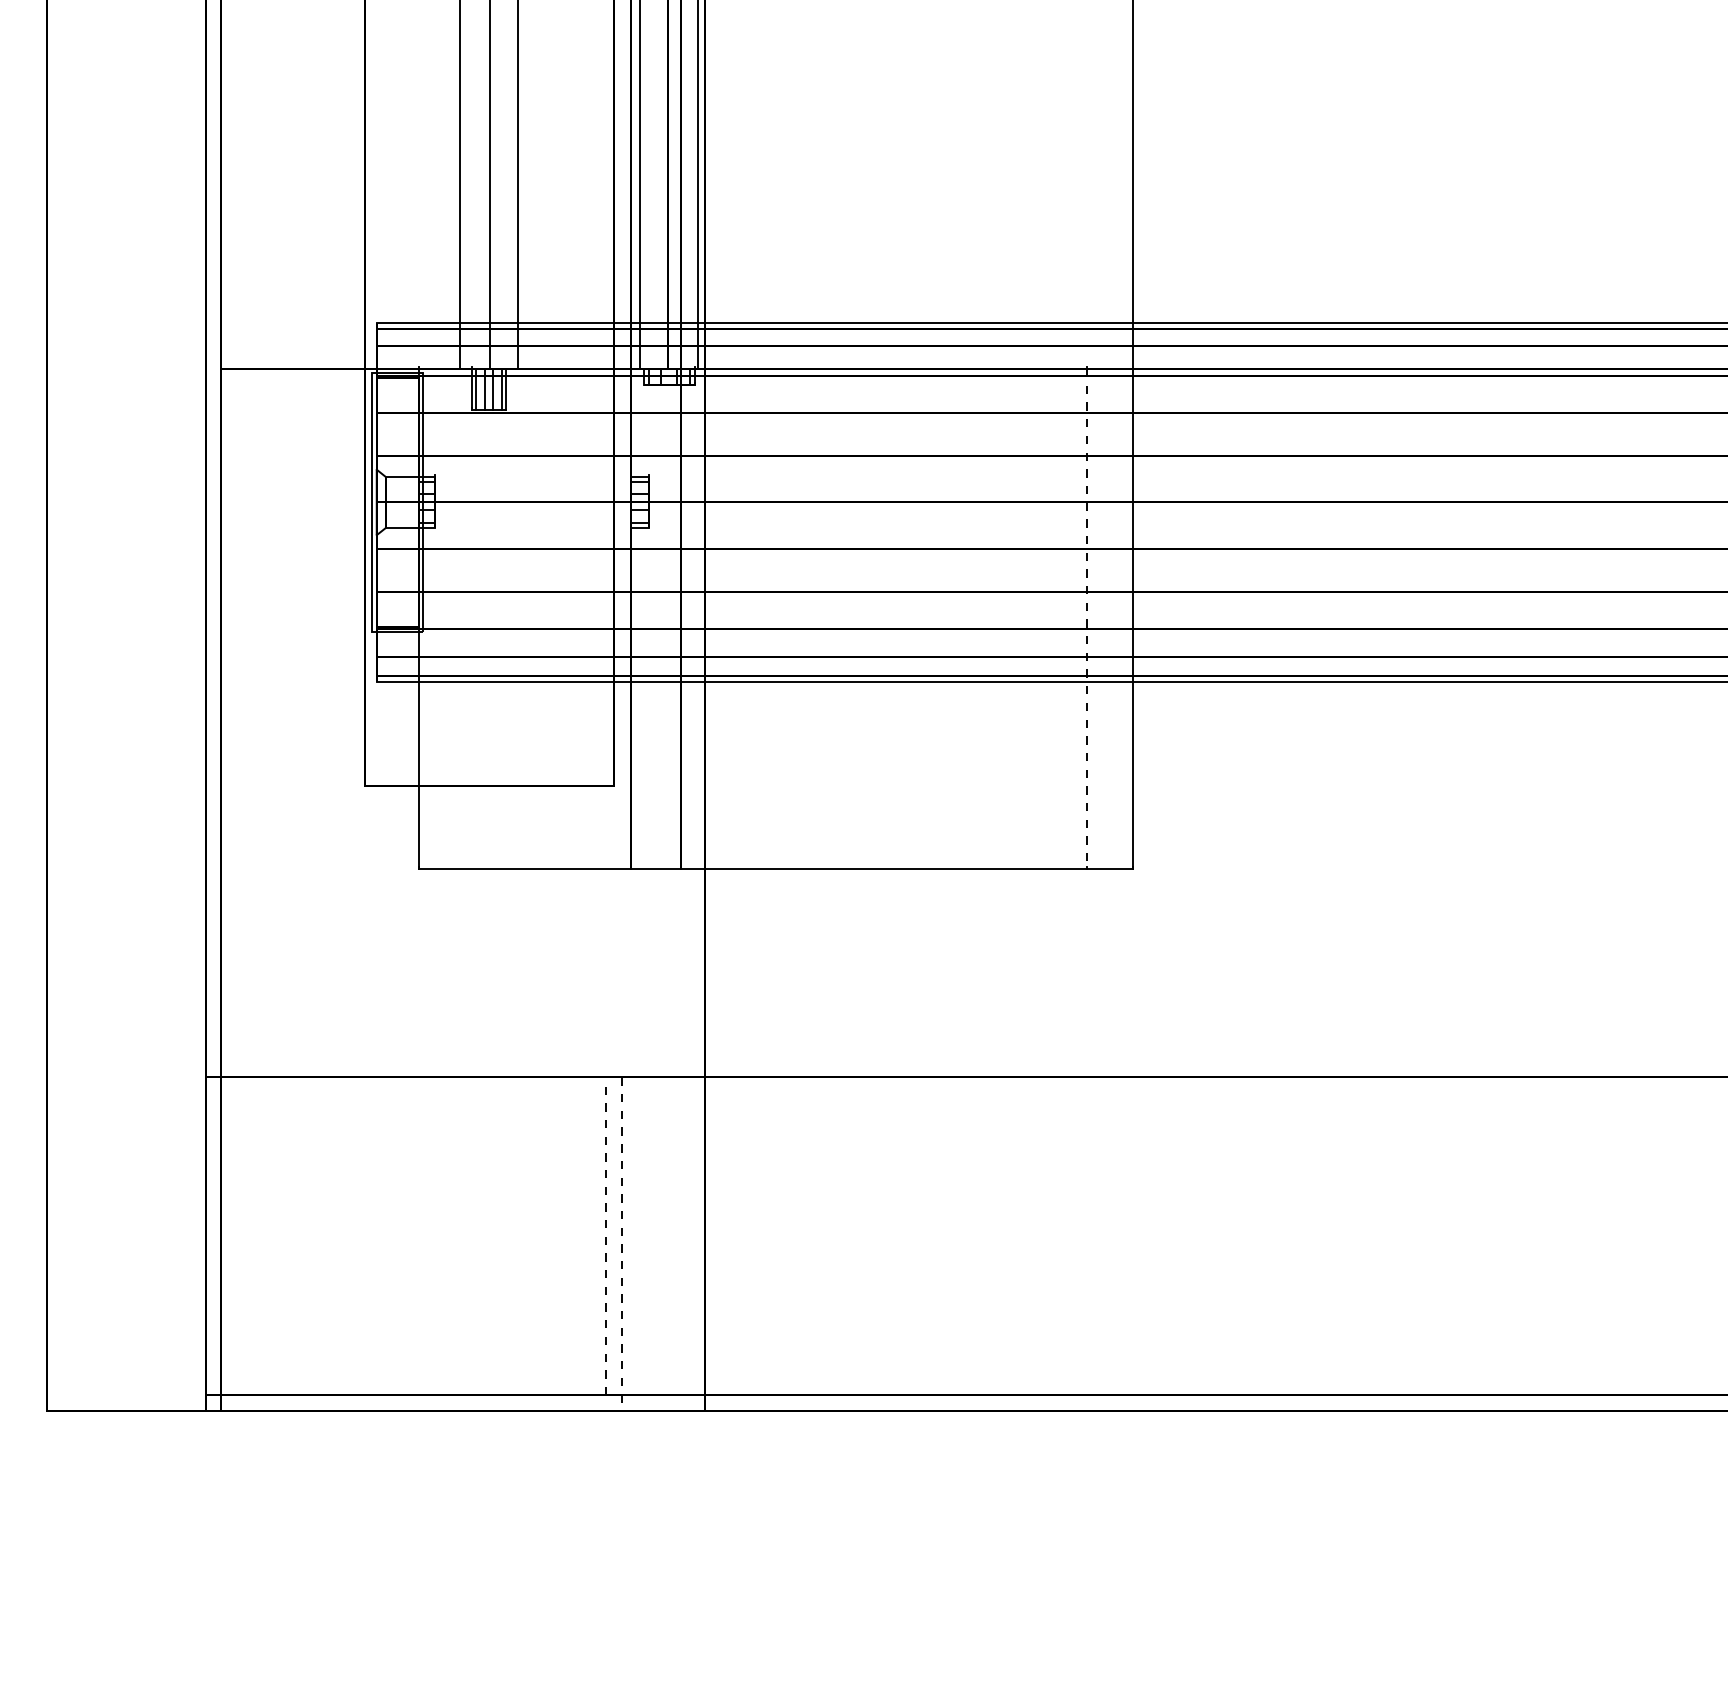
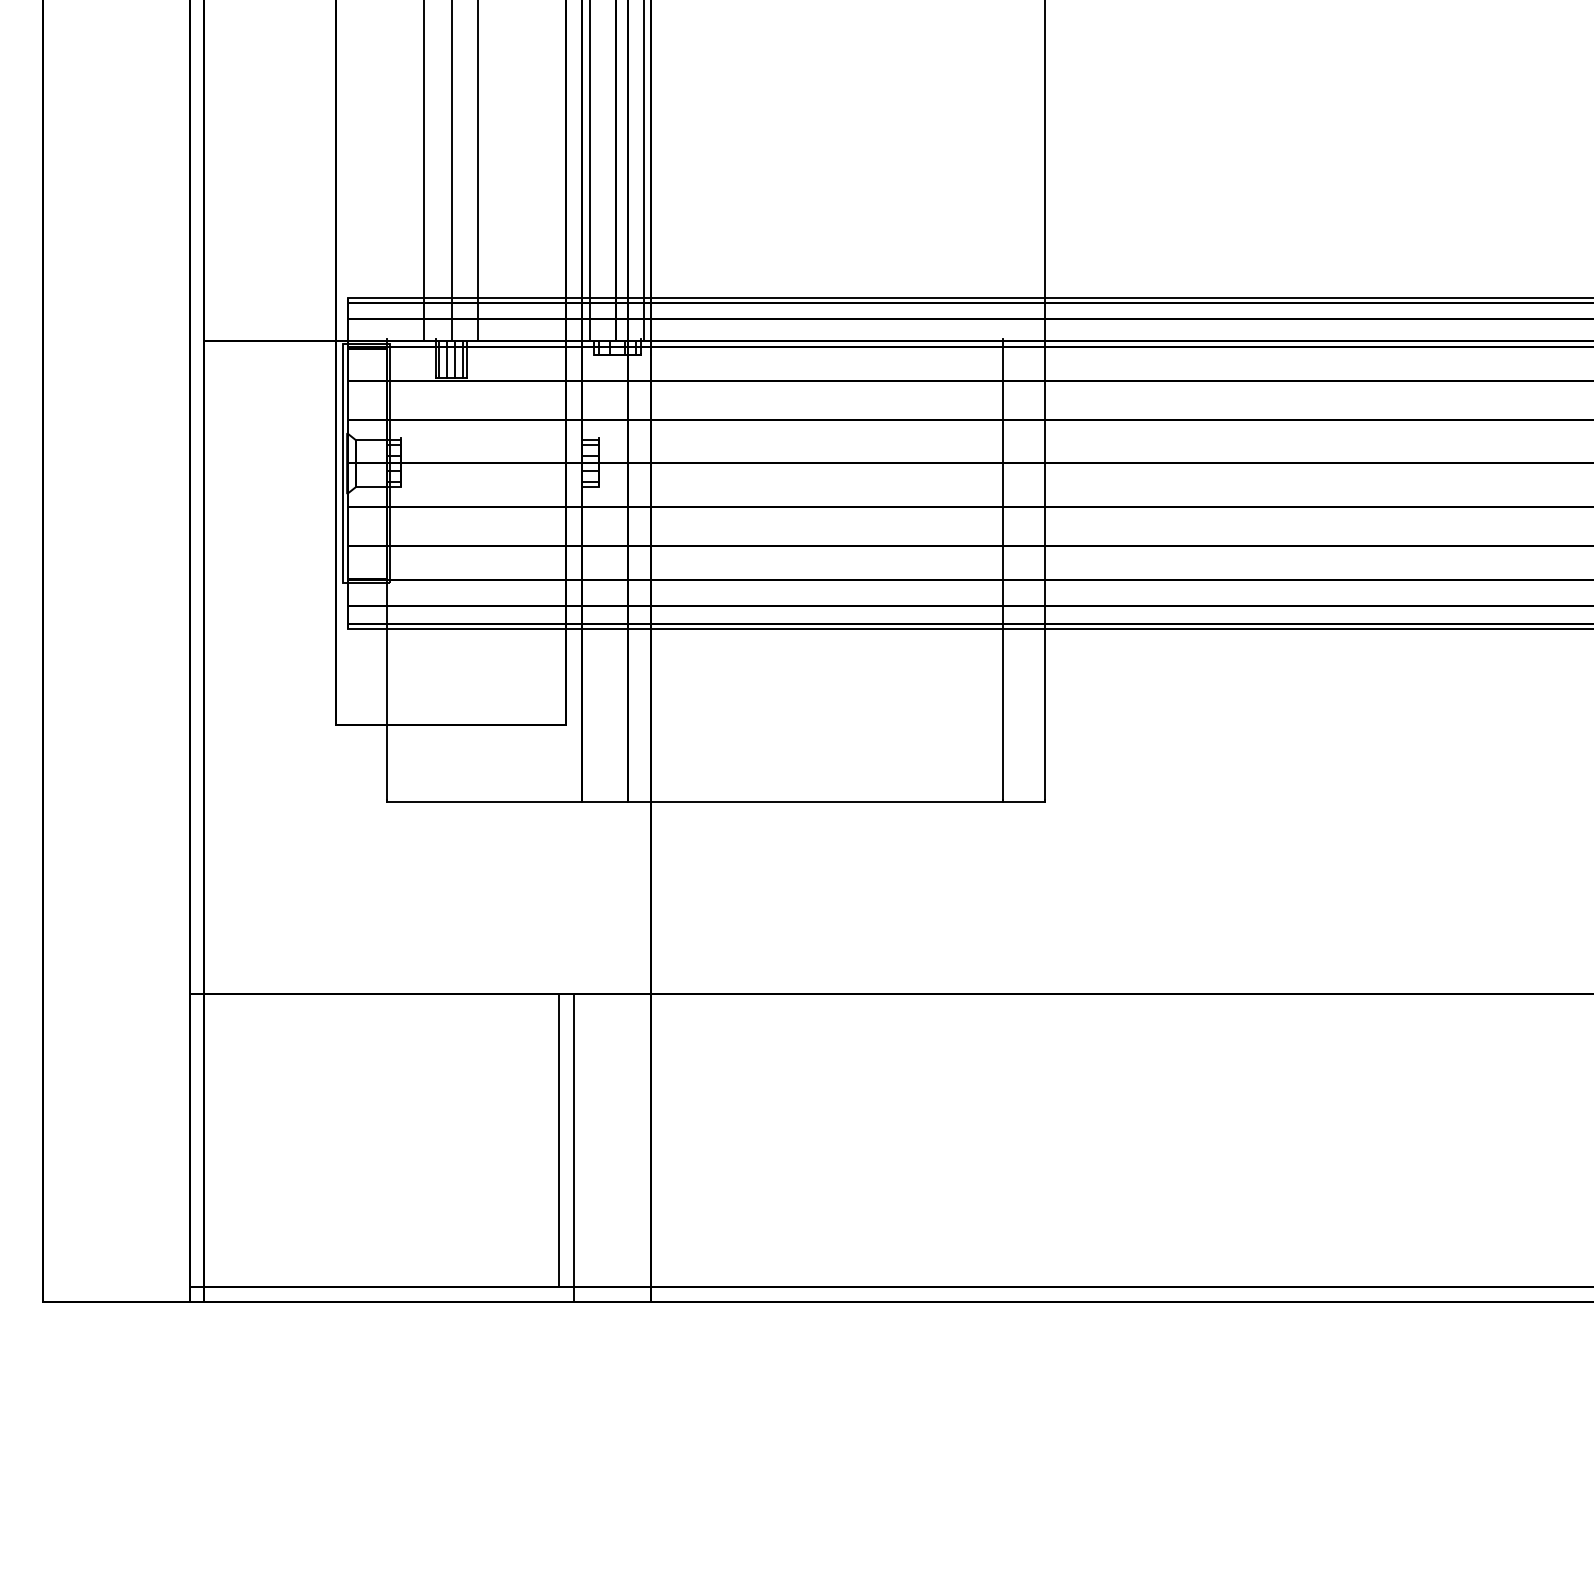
line: (1086, 619) -> (1002, 571), dashed -> solid
line: (606, 1236) -> (559, 1140), dashed -> solid
line: (622, 1244) -> (574, 1148), dashed -> solid

